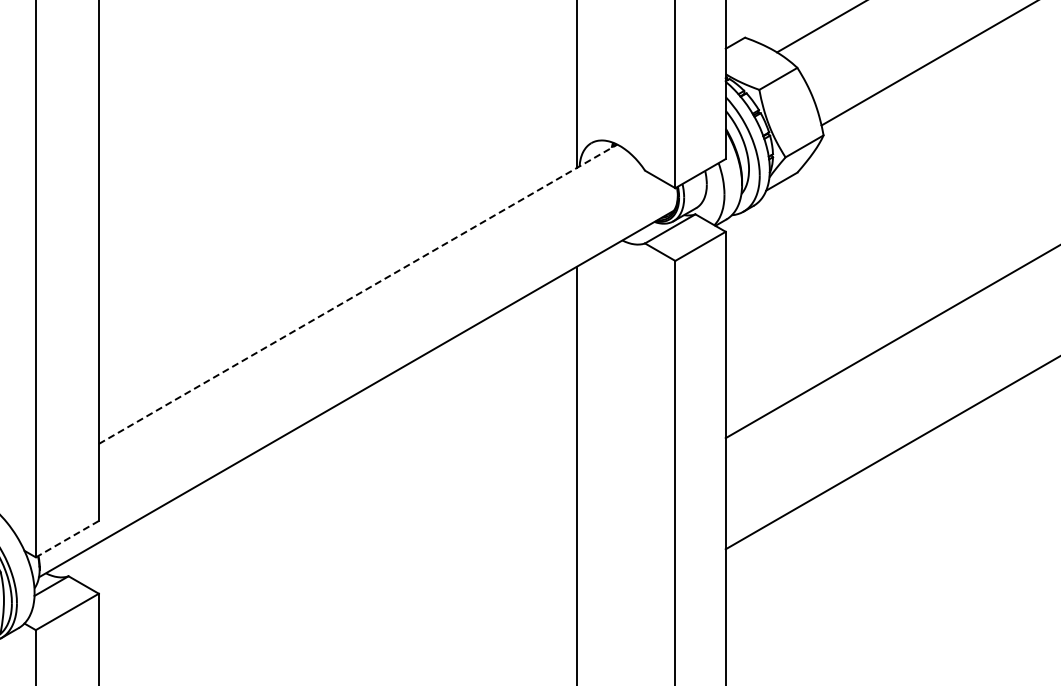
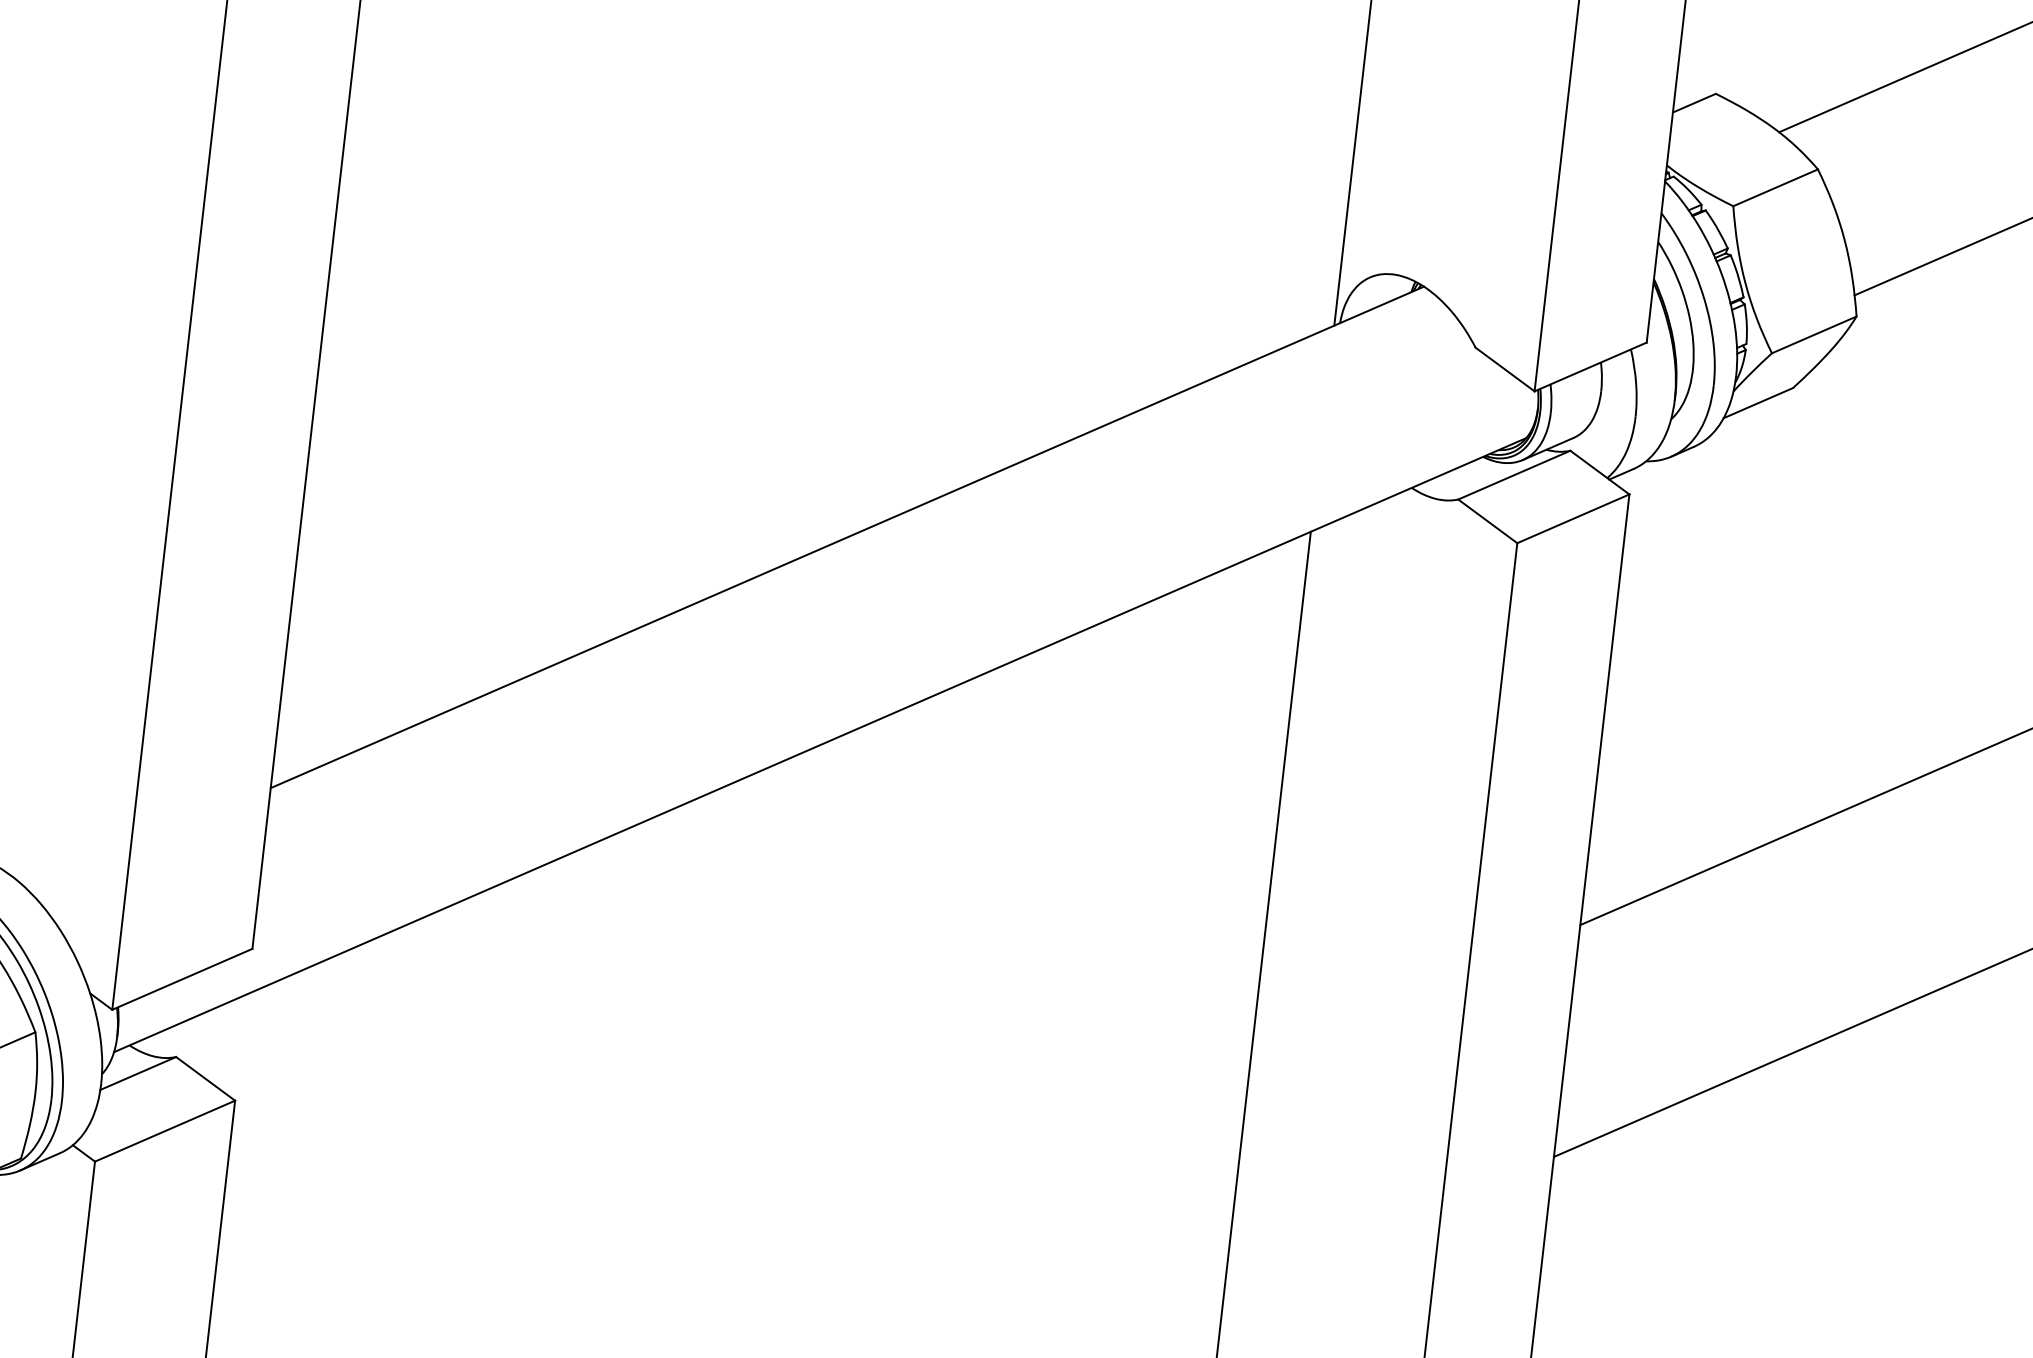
line: (358, 294) -> (848, 537), dashed -> solid
line: (66, 539) -> (180, 979), dashed -> solid

